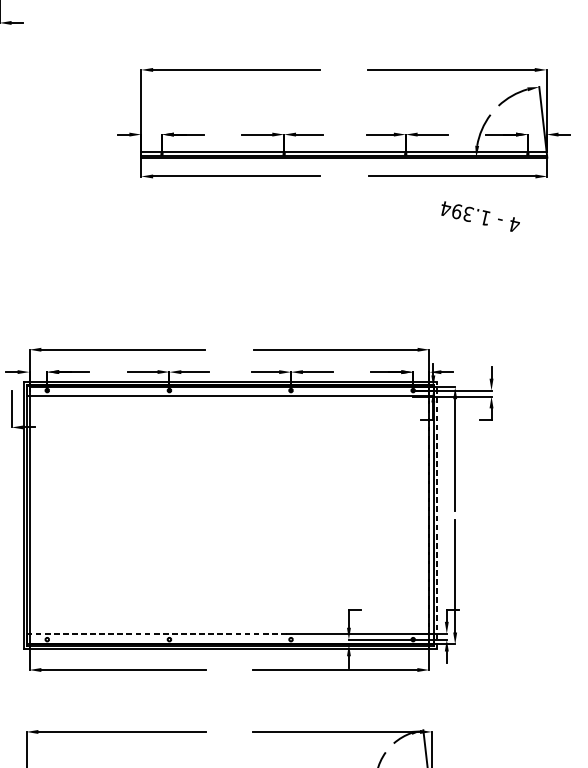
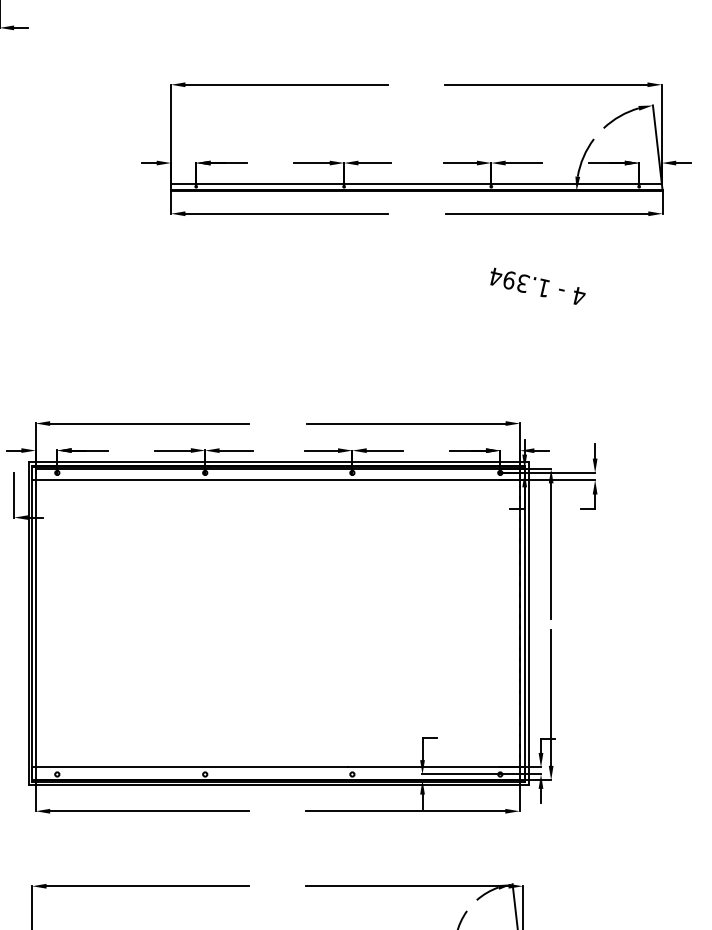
text: (480, 215) -> (537, 285), moved
line: (437, 514) -> (529, 623), dashed -> solid
line: (157, 633) -> (190, 767), dashed -> solid

